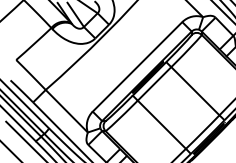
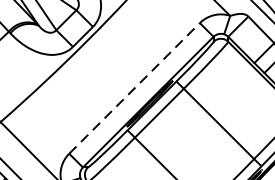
line: (137, 66) -> (134, 87), solid -> dashed

